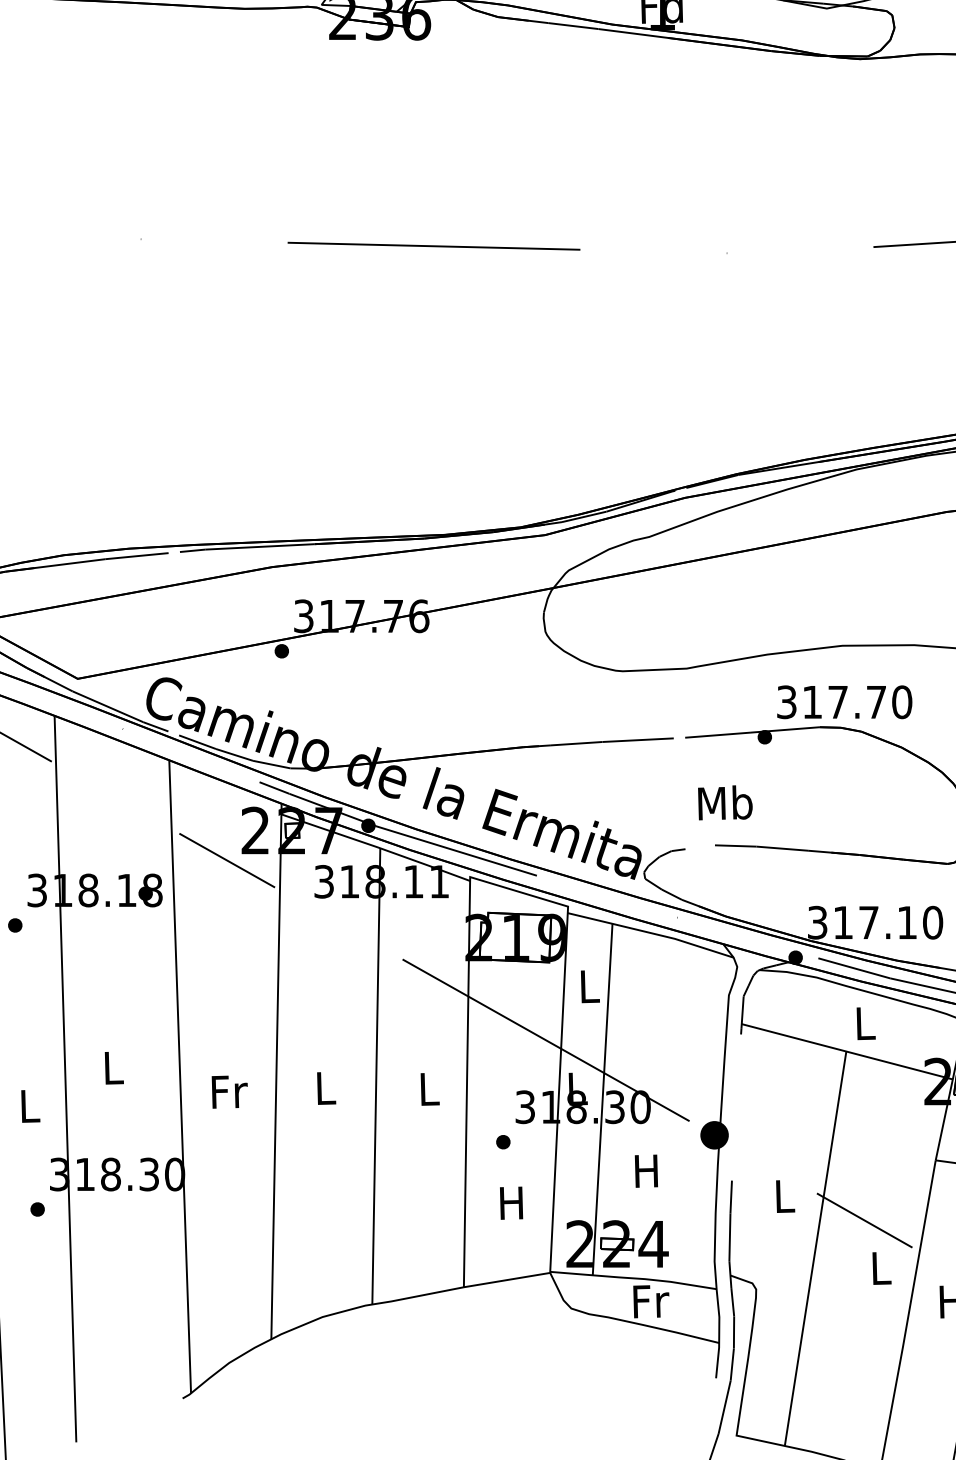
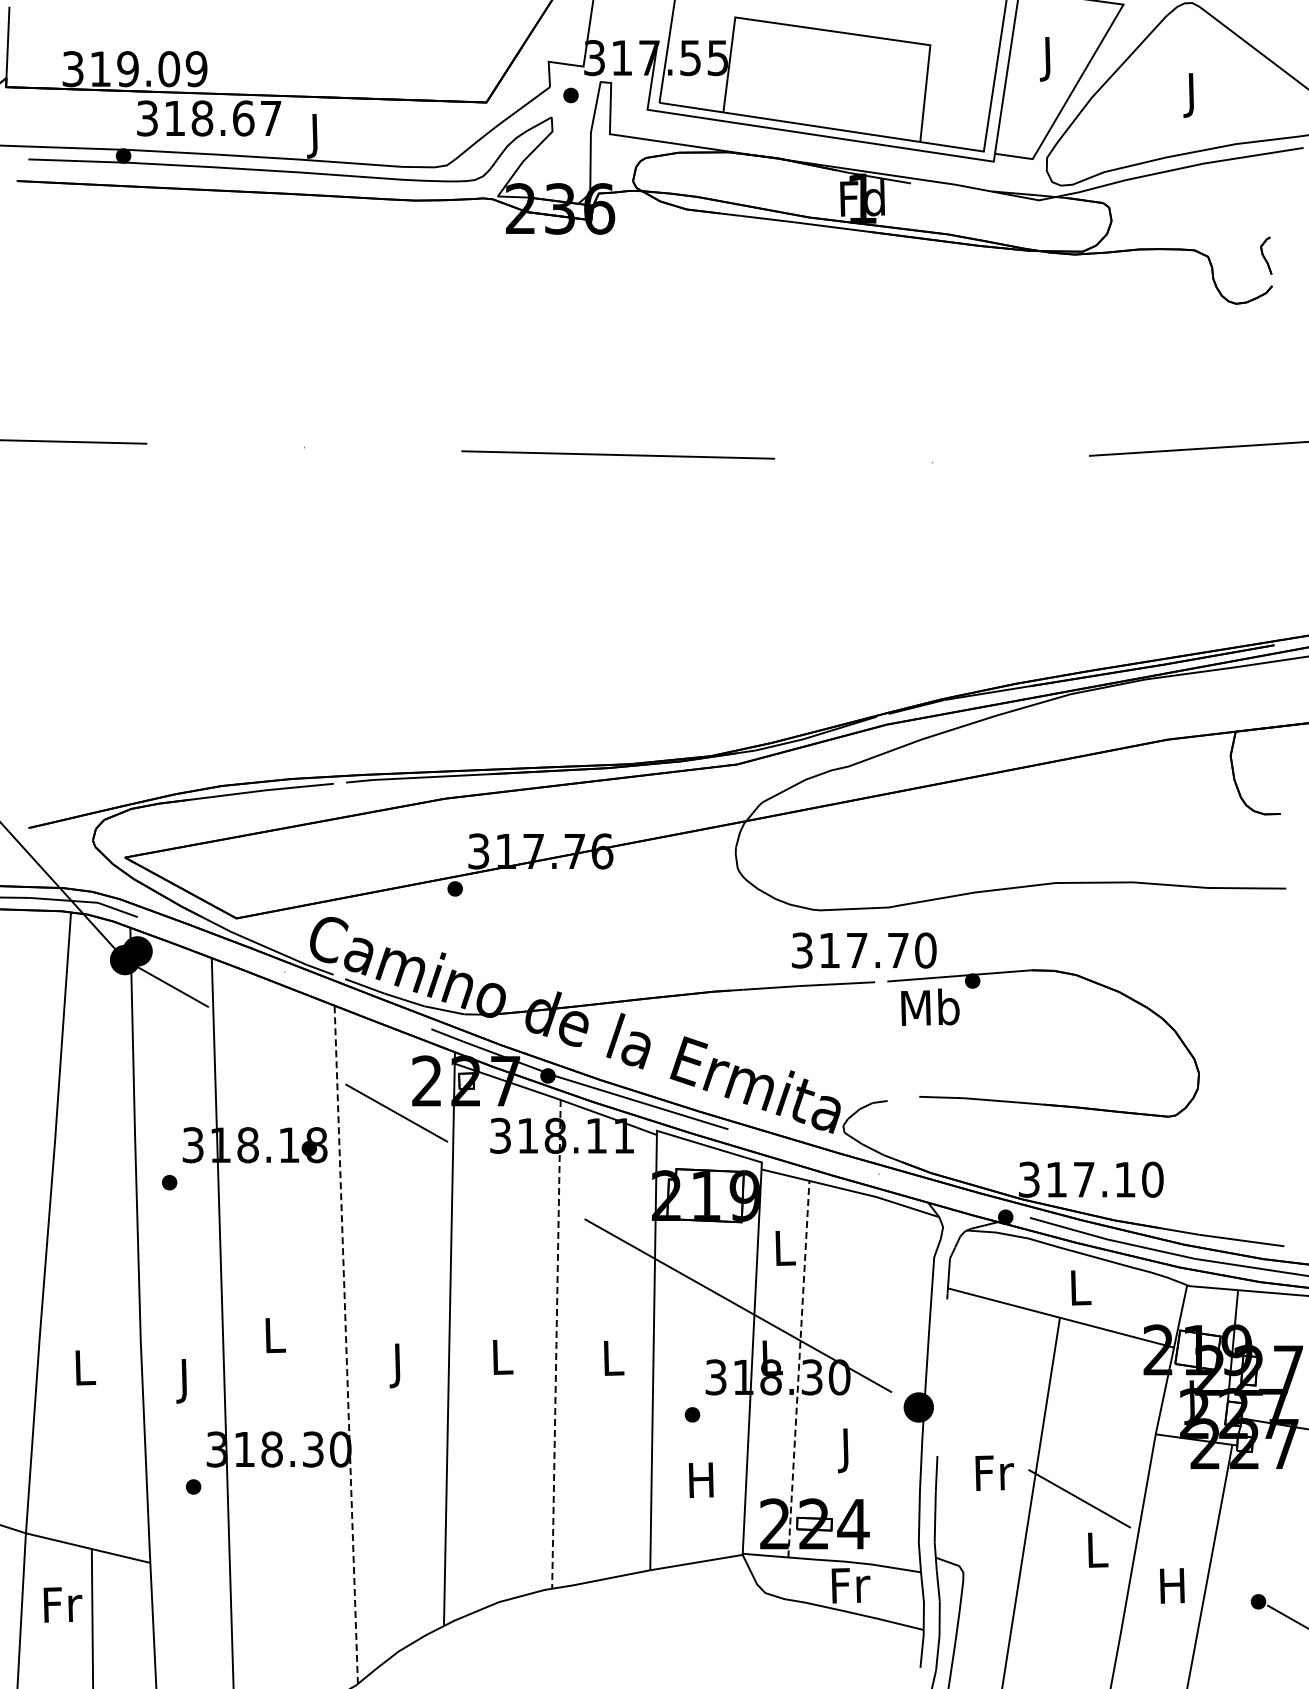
text: (844, 702) -> (864, 950), moved
text: (725, 802) -> (930, 1006), moved
line: (180, 1076) -> (346, 1344), solid -> dashed
line: (376, 1076) -> (556, 1344), solid -> dashed
text: (229, 1096) -> (399, 1365), Fr -> J
line: (602, 1099) -> (798, 1369), solid -> dashed
text: (31, 1111) -> (186, 1381), L -> J
text: (646, 1175) -> (845, 1450), H -> J
text: (785, 1195) -> (994, 1472), L -> Fr

